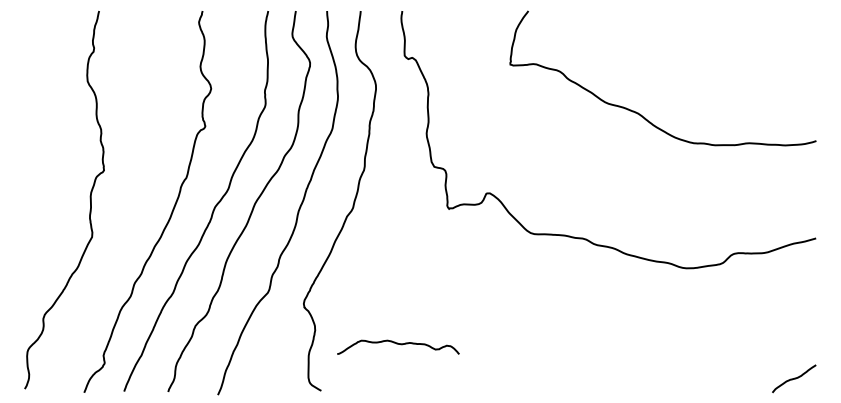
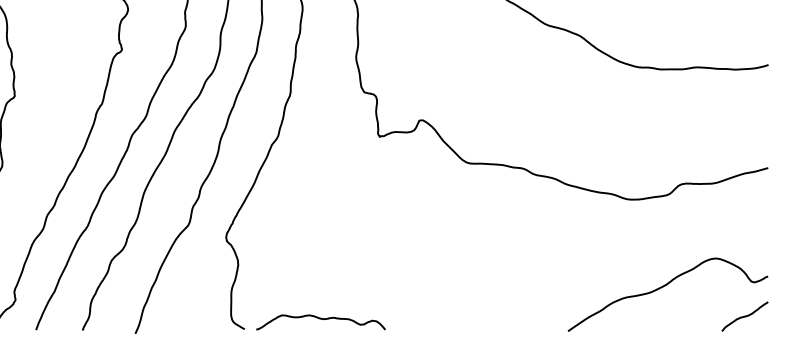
curve: (398, 344) -> (321, 319), moved
curve: (717, 351) -> (663, 287), added

